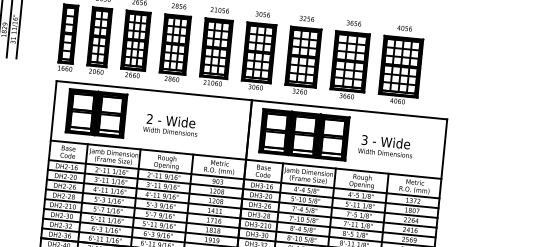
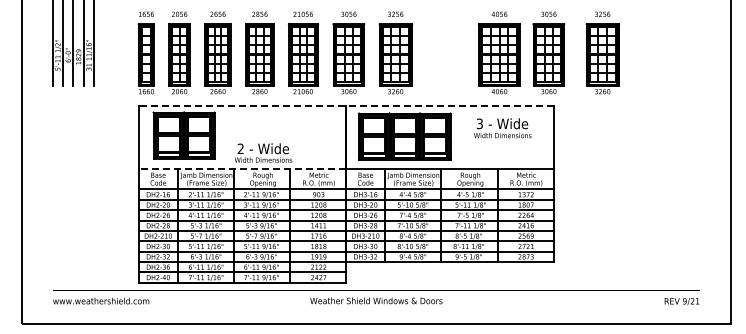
part: (350, 59) -> (445, 52), removed
part: (447, 68) -> (548, 52), added
part: (498, 73) -> (602, 52), added
line: (251, 100) -> (345, 105), solid -> dashed
text: (170, 124) -> (263, 152), moved
text: (385, 146) -> (502, 128), moved
line: (148, 149) -> (242, 168), solid -> dashed

